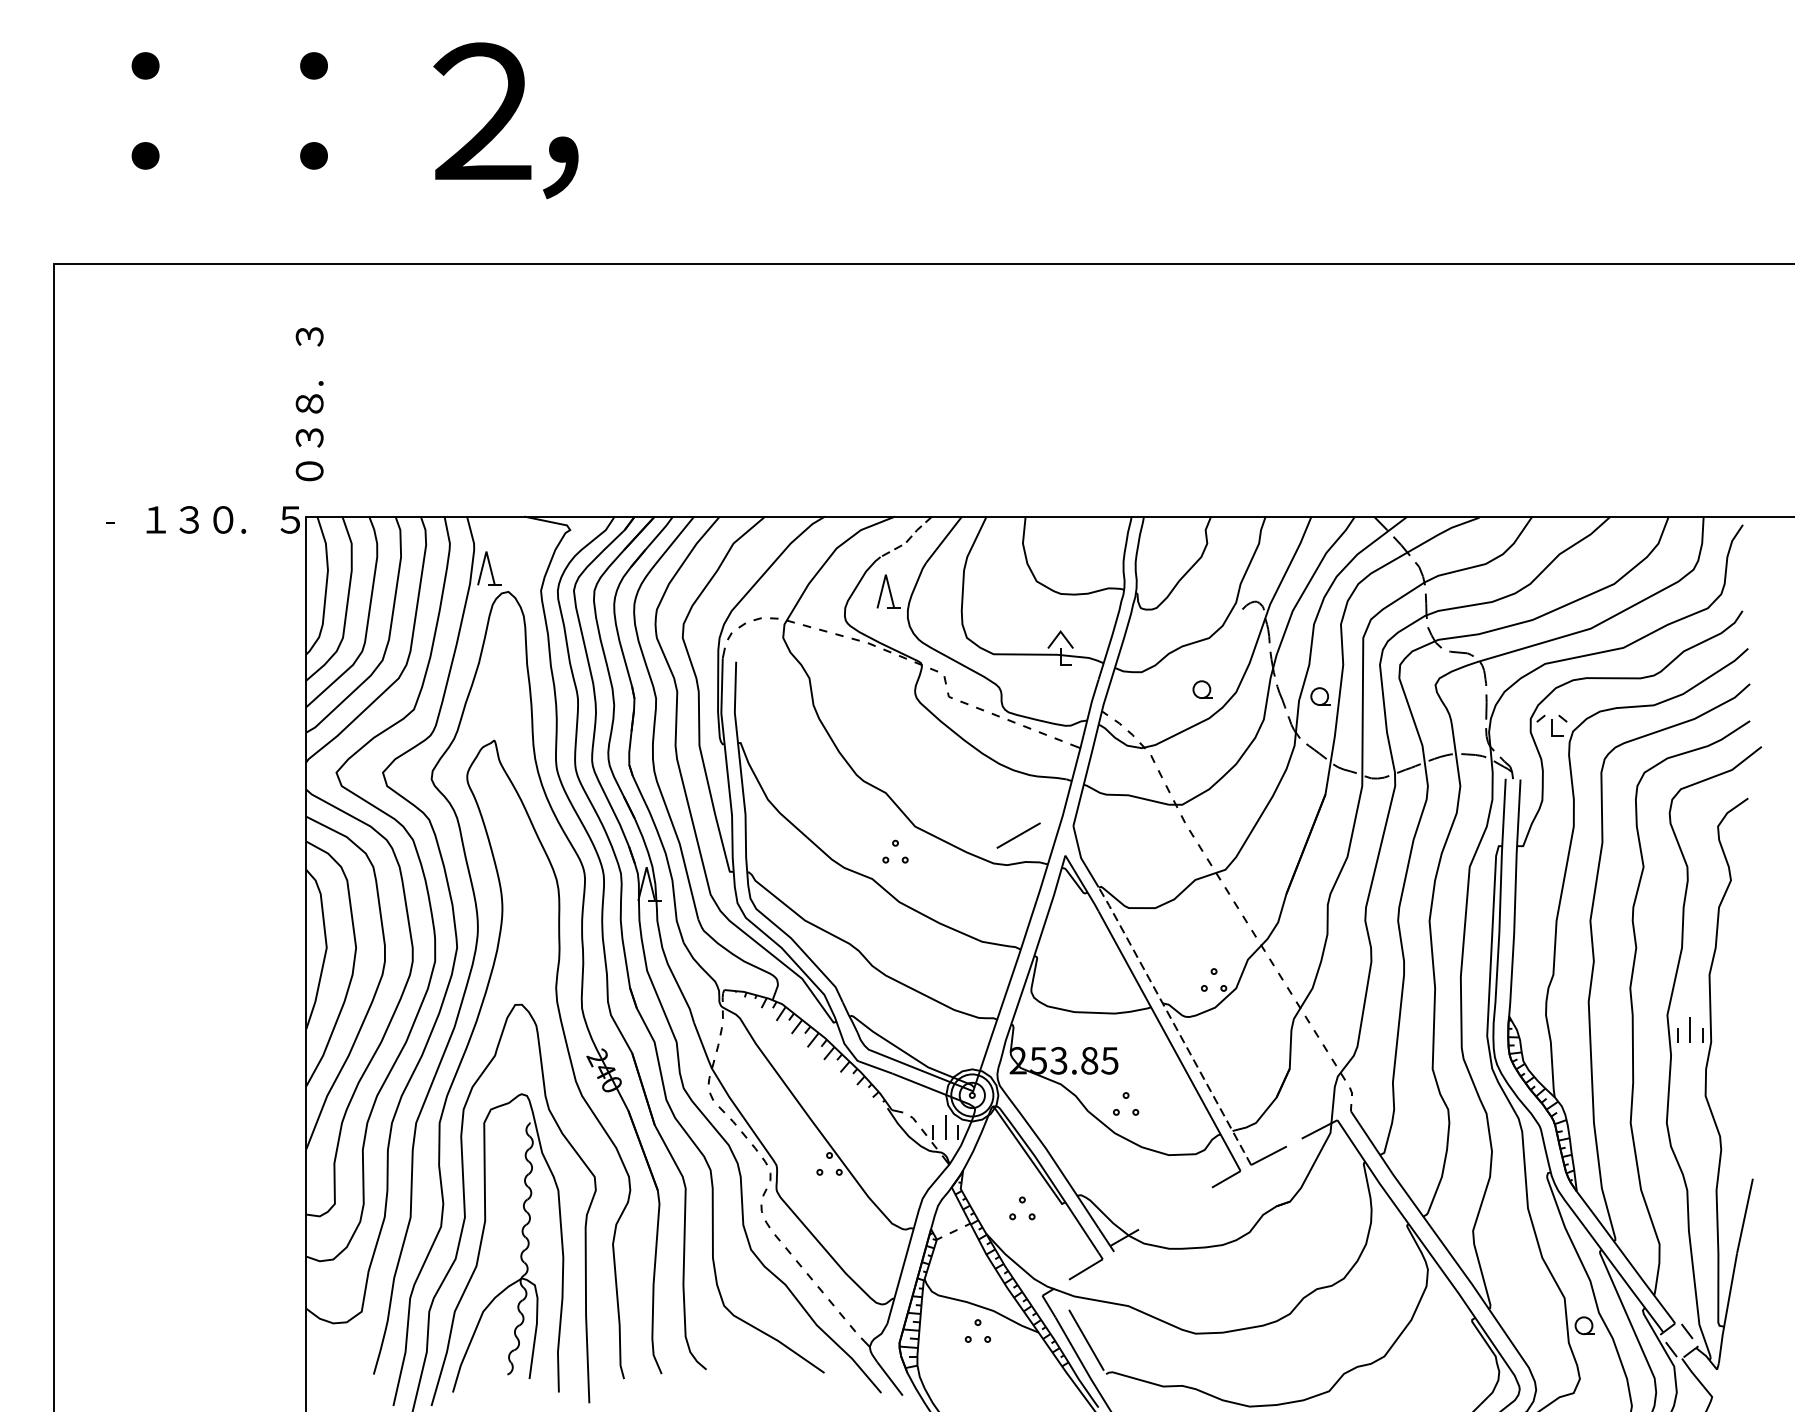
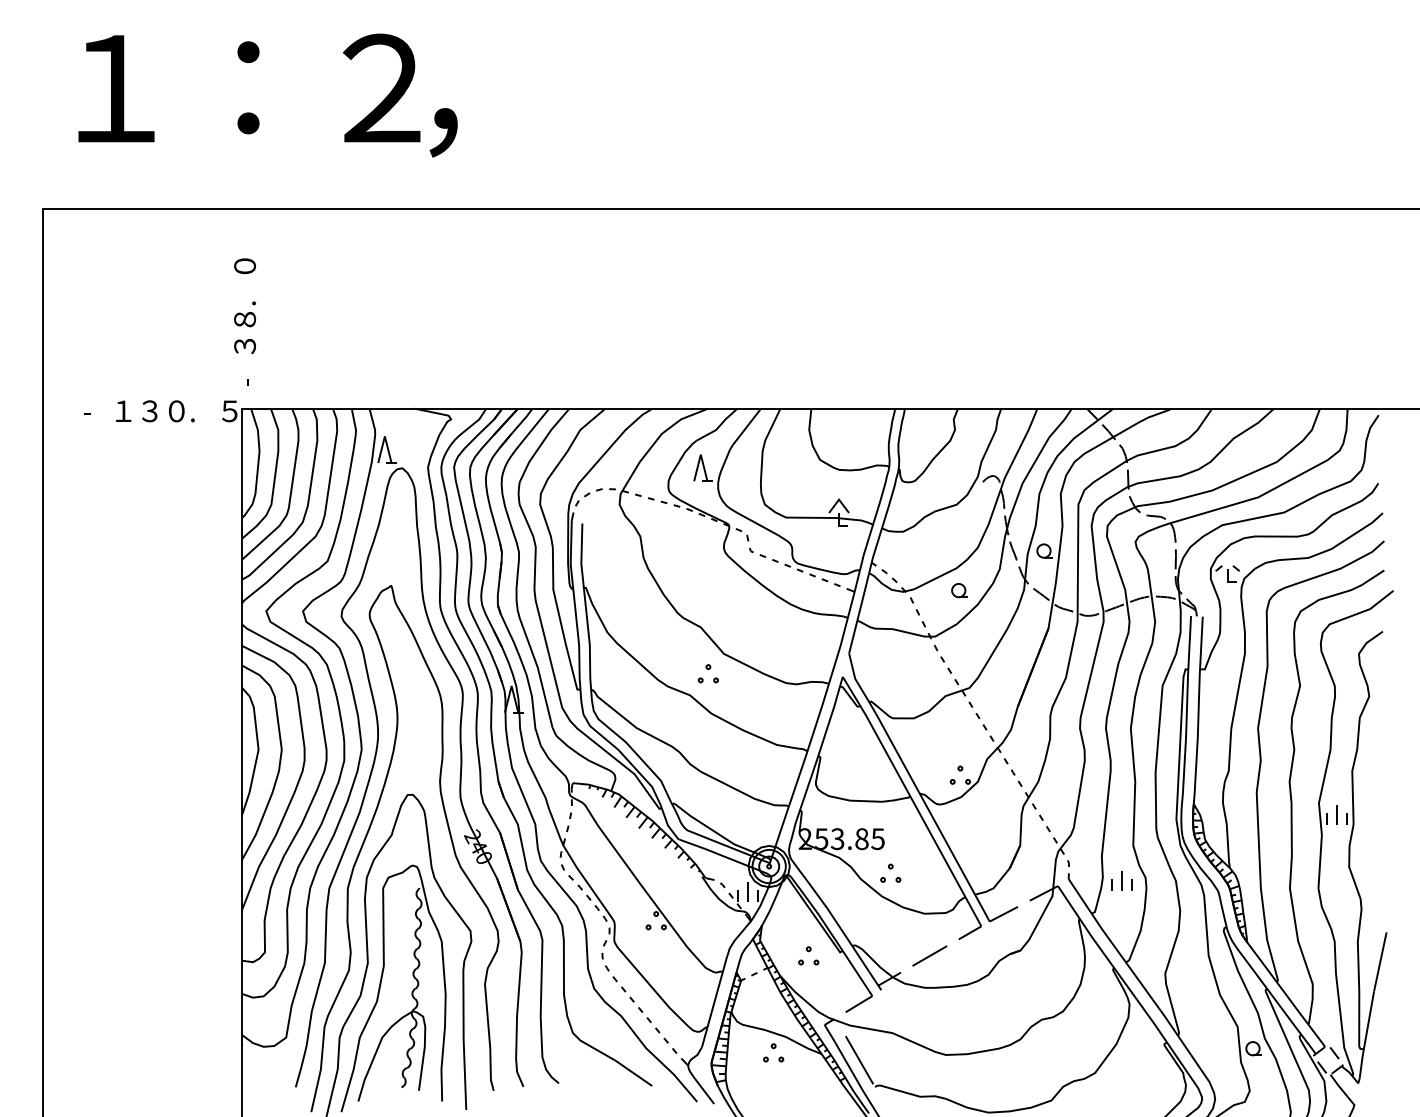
text: (147, 111) -> (116, 88), ： -> １
text: (308, 336) -> (244, 266), ３ -> ０
text: (310, 474) -> (245, 375), ０ -> -
line: (908, 540) -> (718, 427), dashed -> solid
part: (1202, 689) -> (959, 590), moved
line: (1018, 834) -> (929, 955), moved
line: (1175, 1025) -> (929, 811), dashed -> solid
part: (1417, 1113) -> (1121, 880), added

